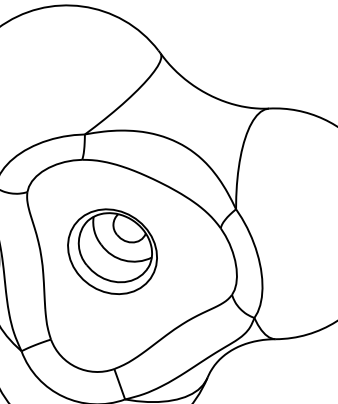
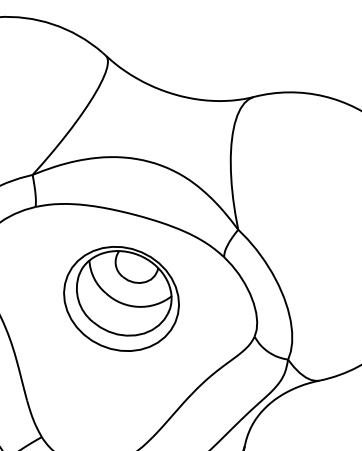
part: (112, 251) -> (121, 298), moved

